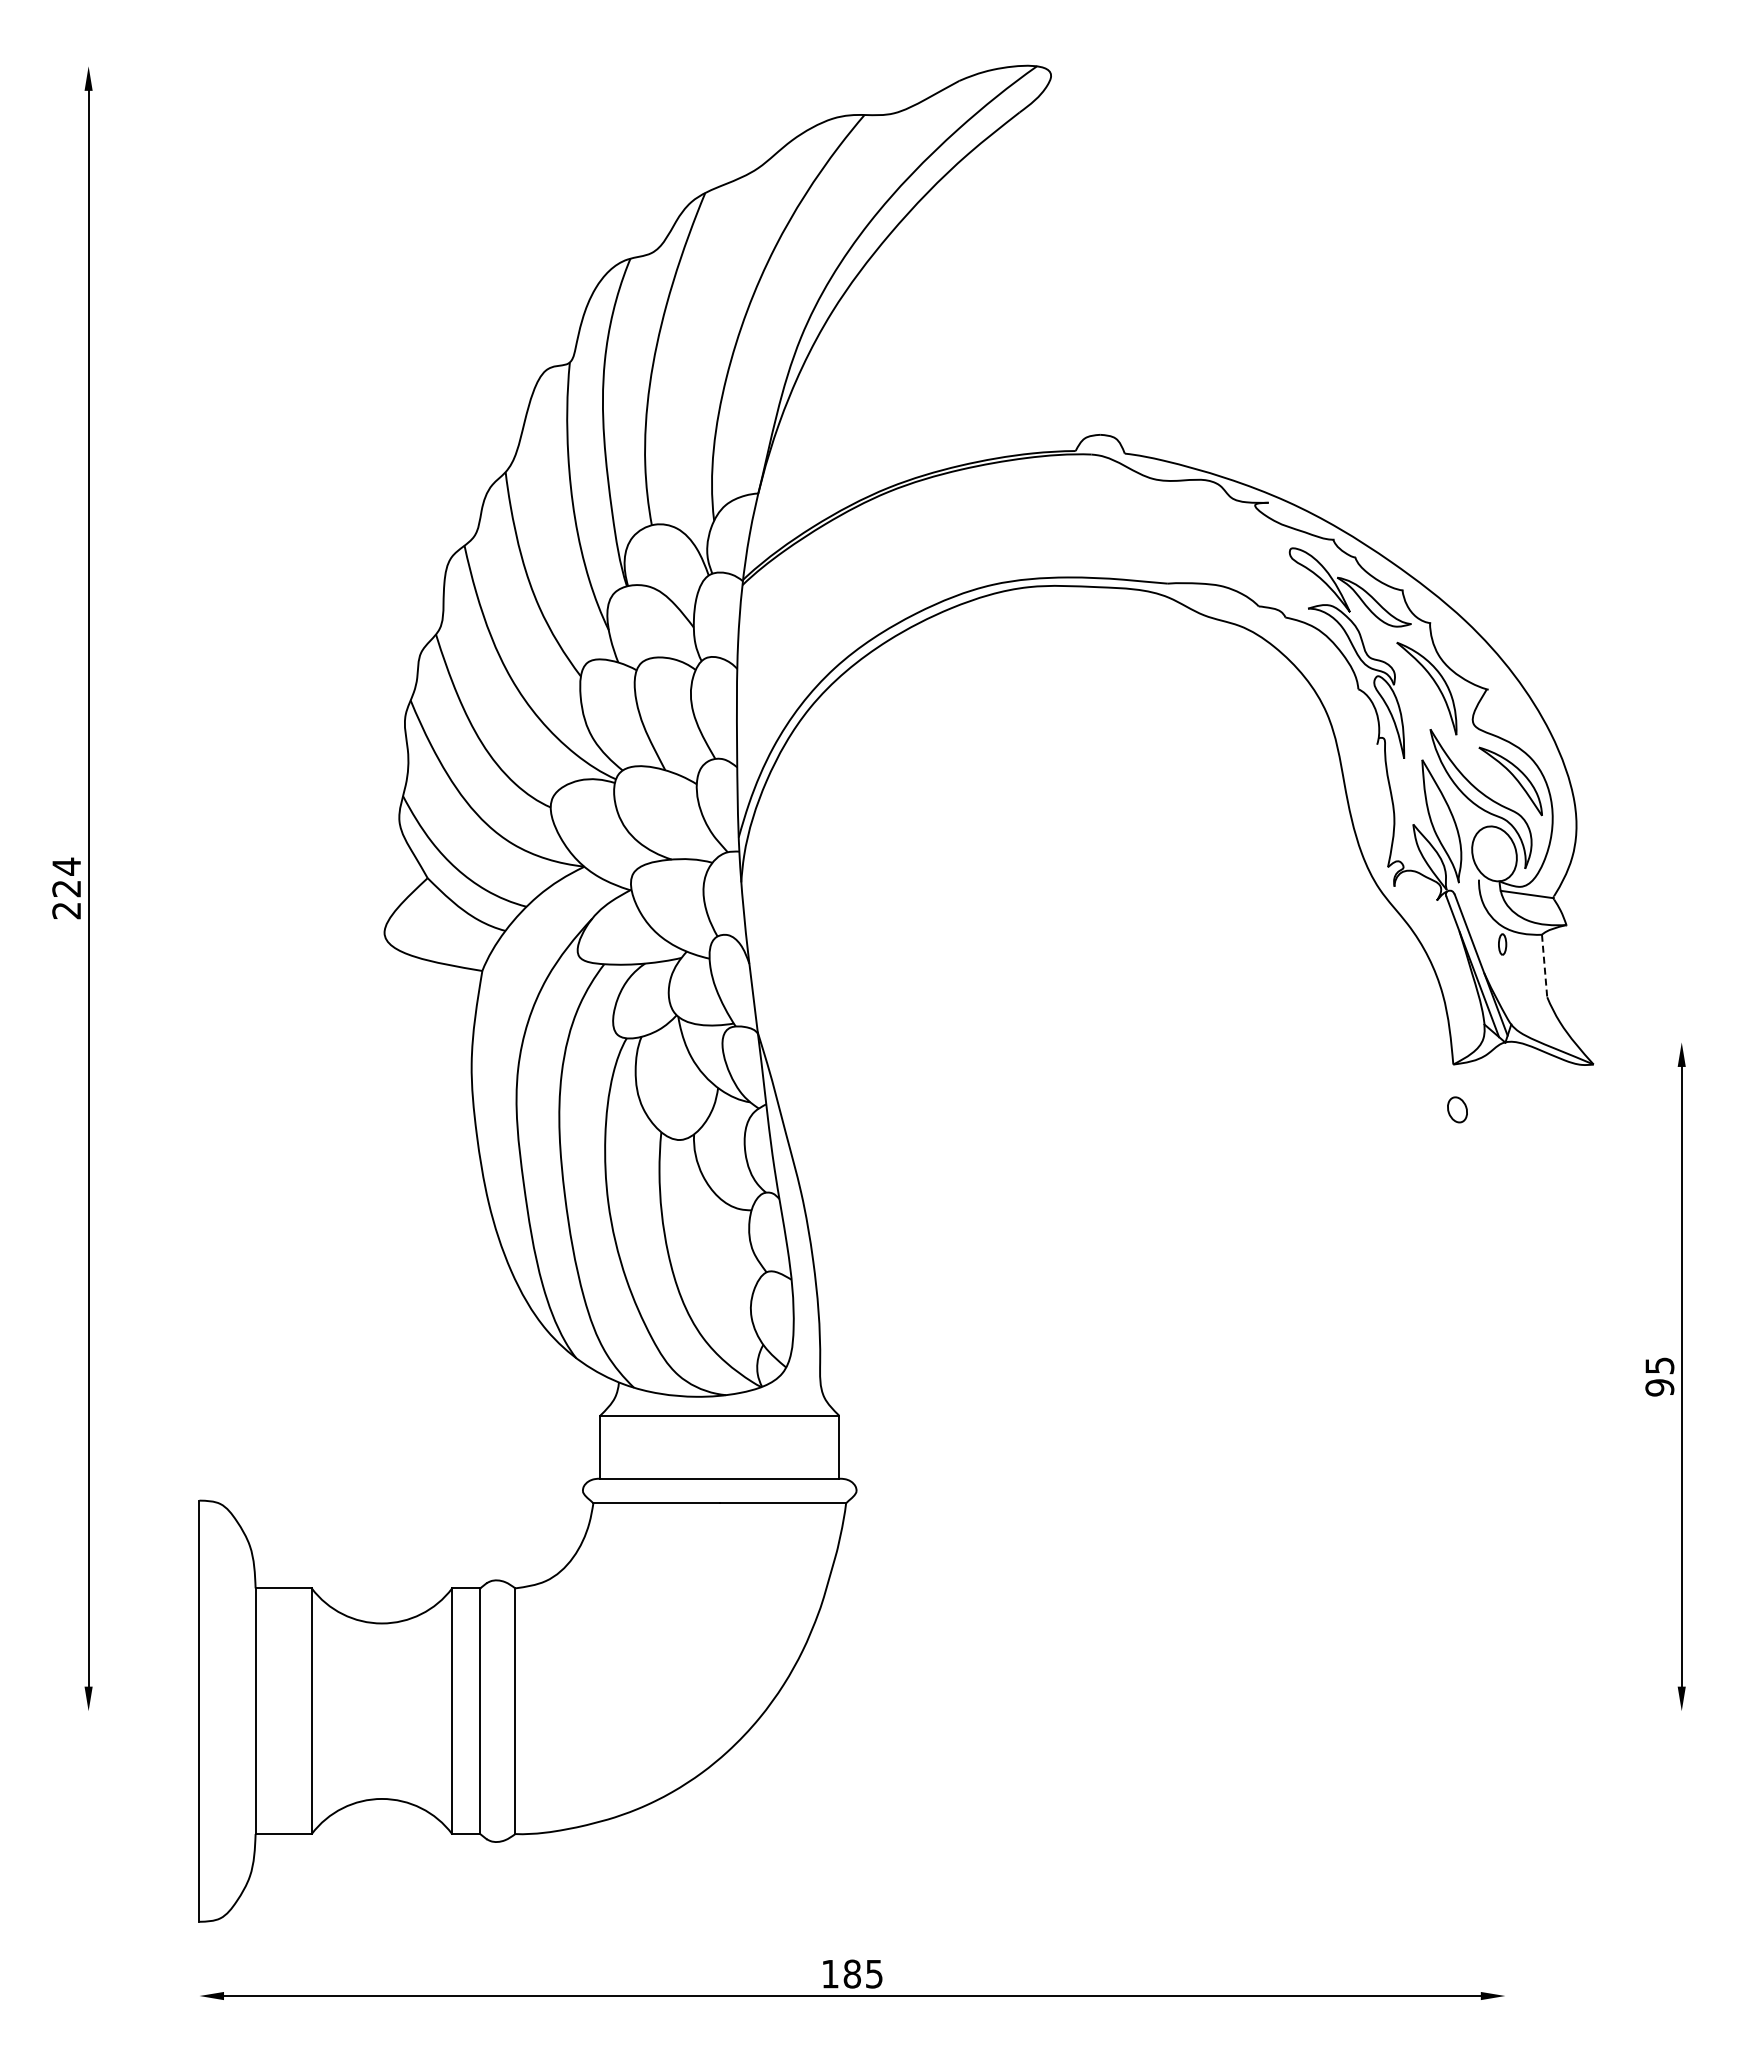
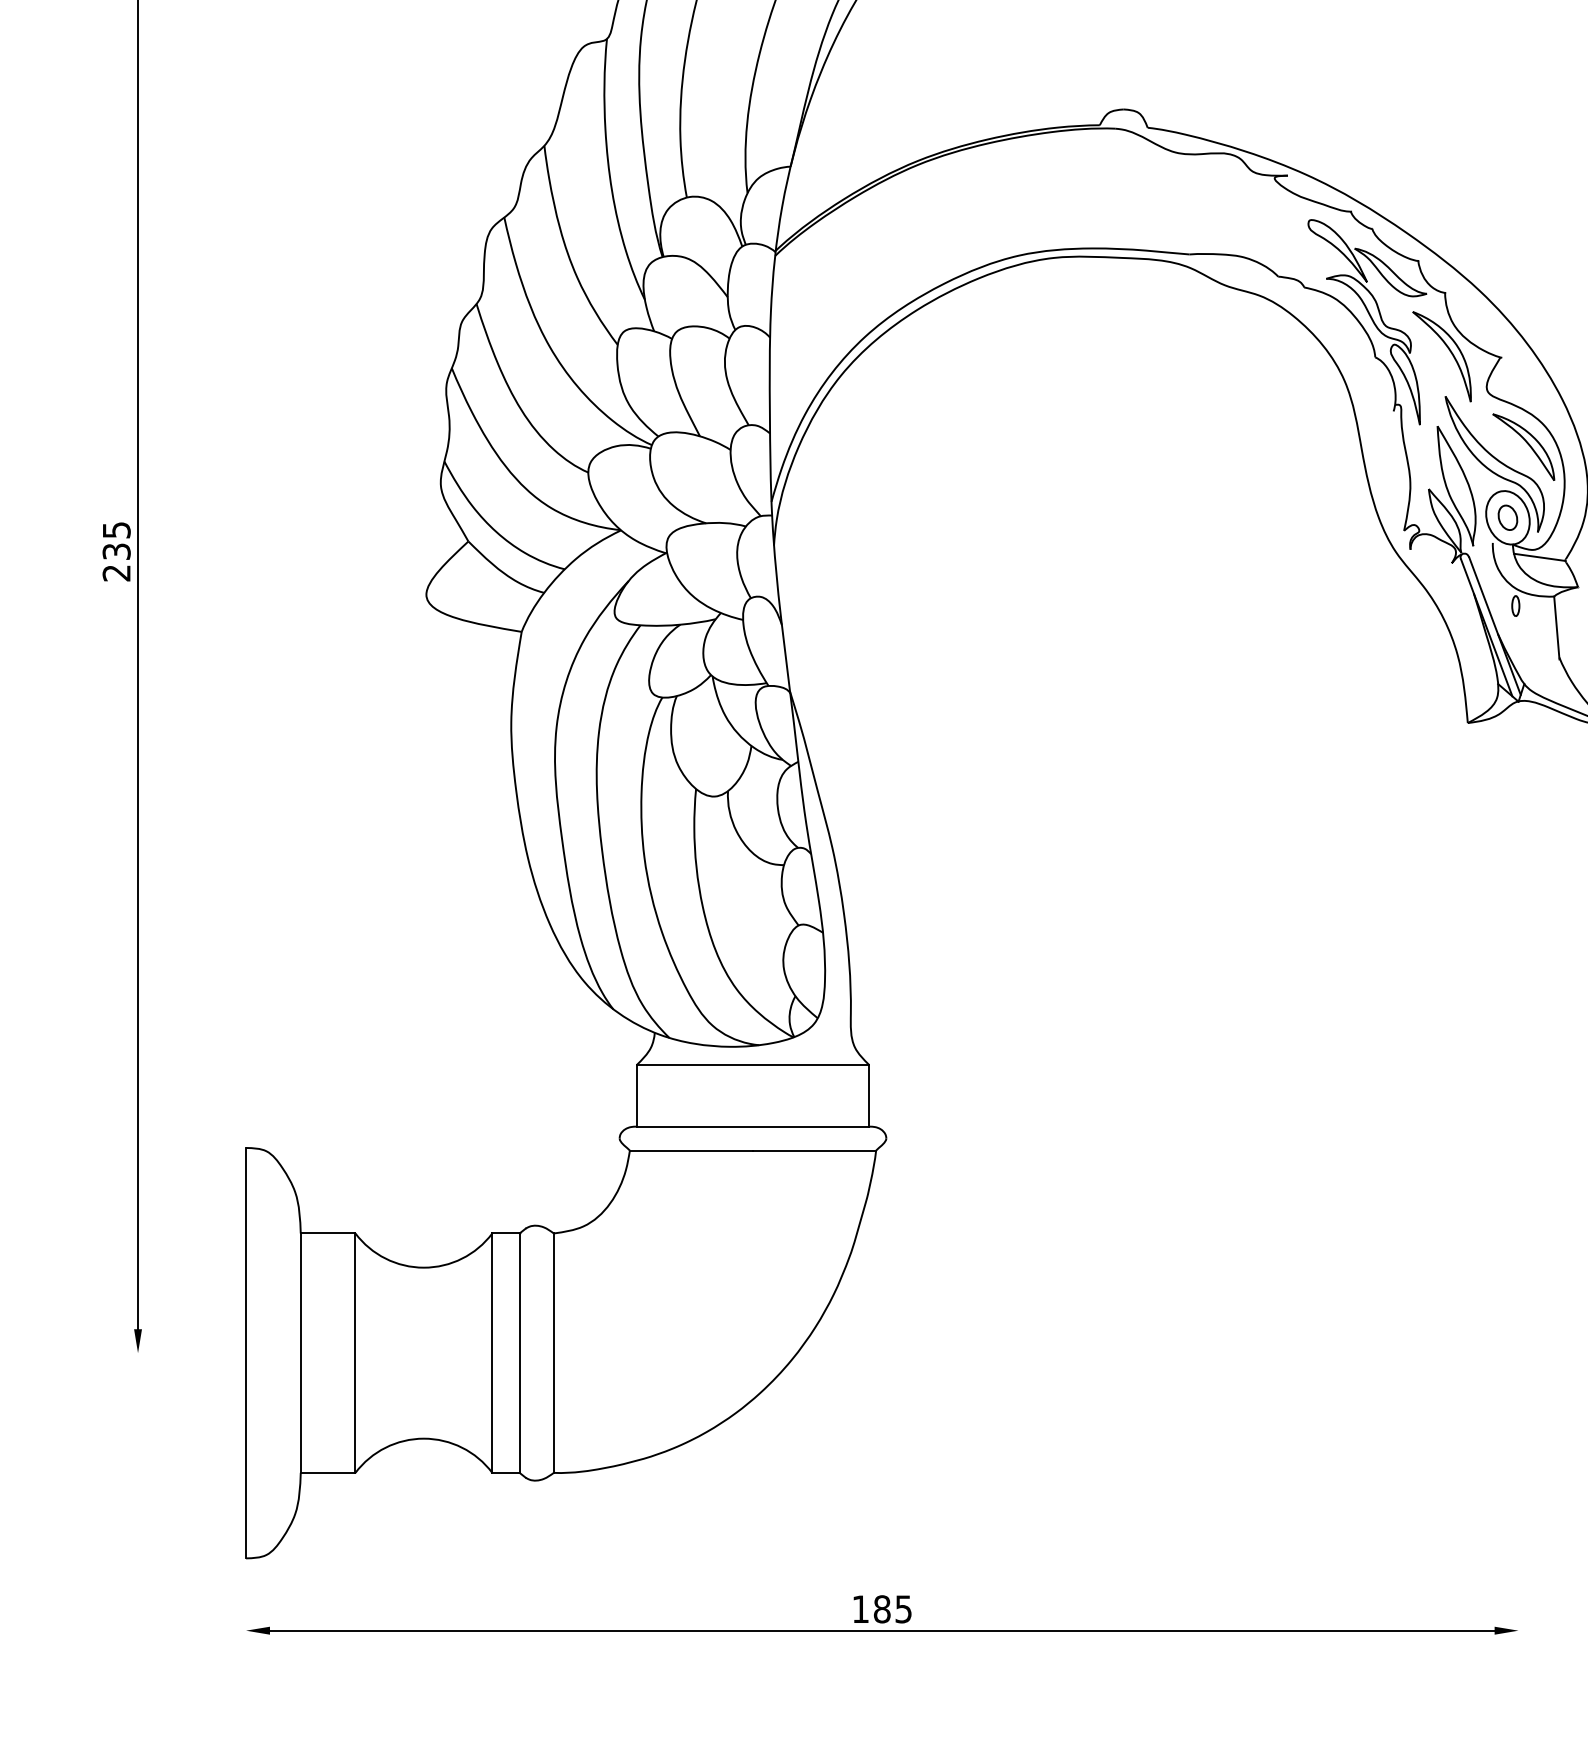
text: (66, 877) -> (116, 540), 224 -> 235
line: (1544, 967) -> (1556, 628), dashed -> solid
part: (1457, 1109) -> (1507, 517), moved

